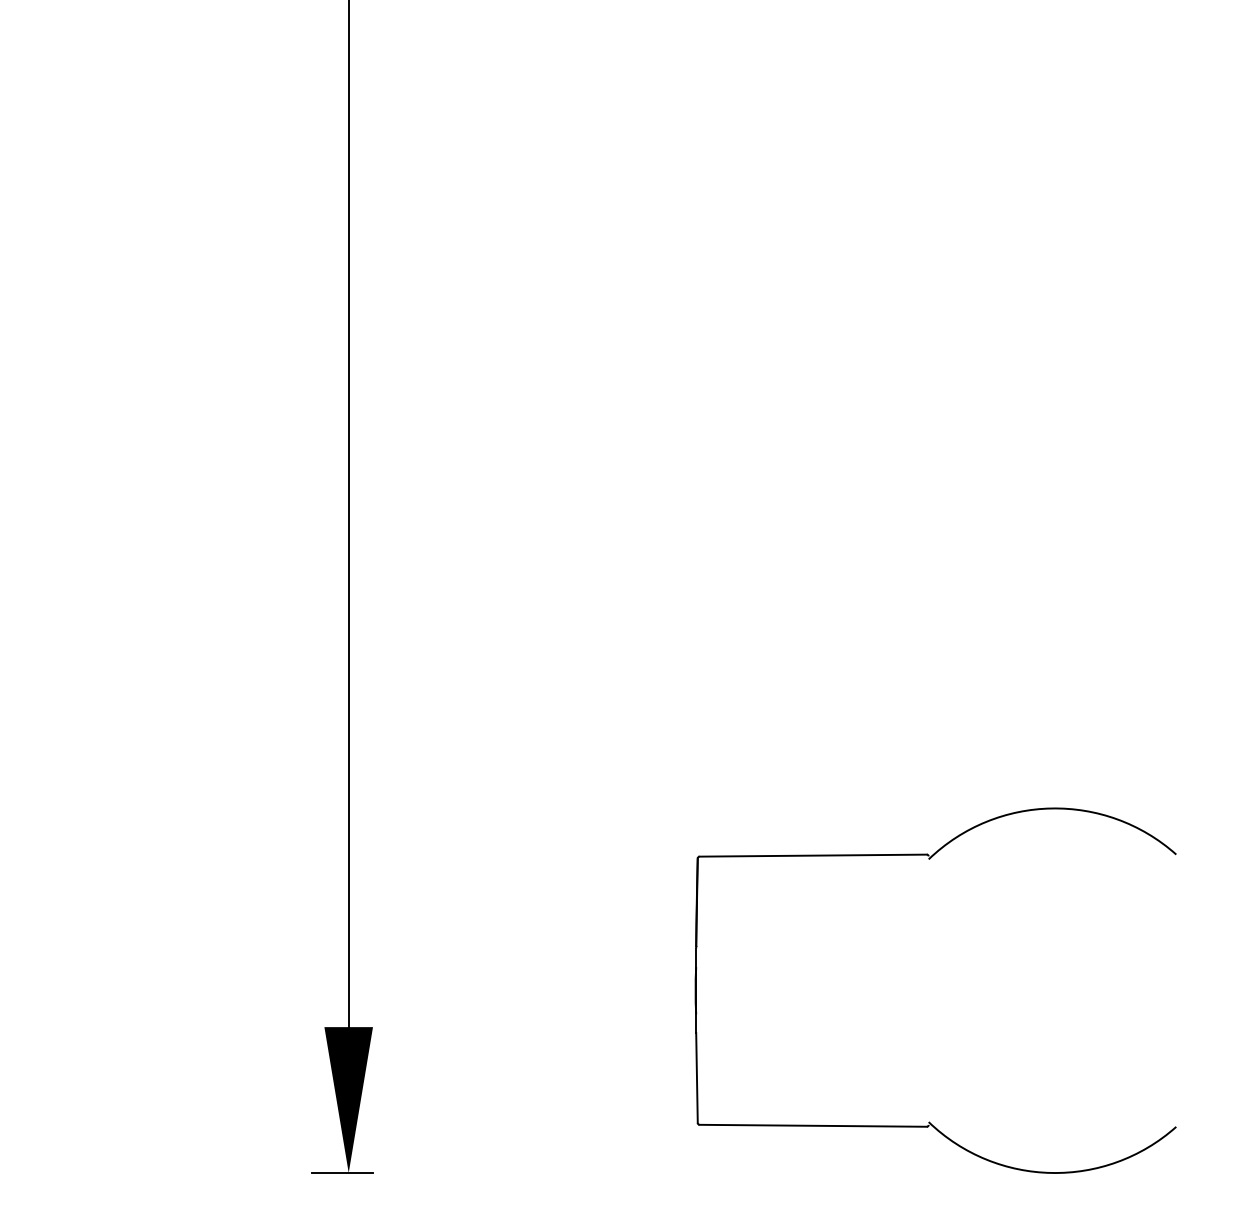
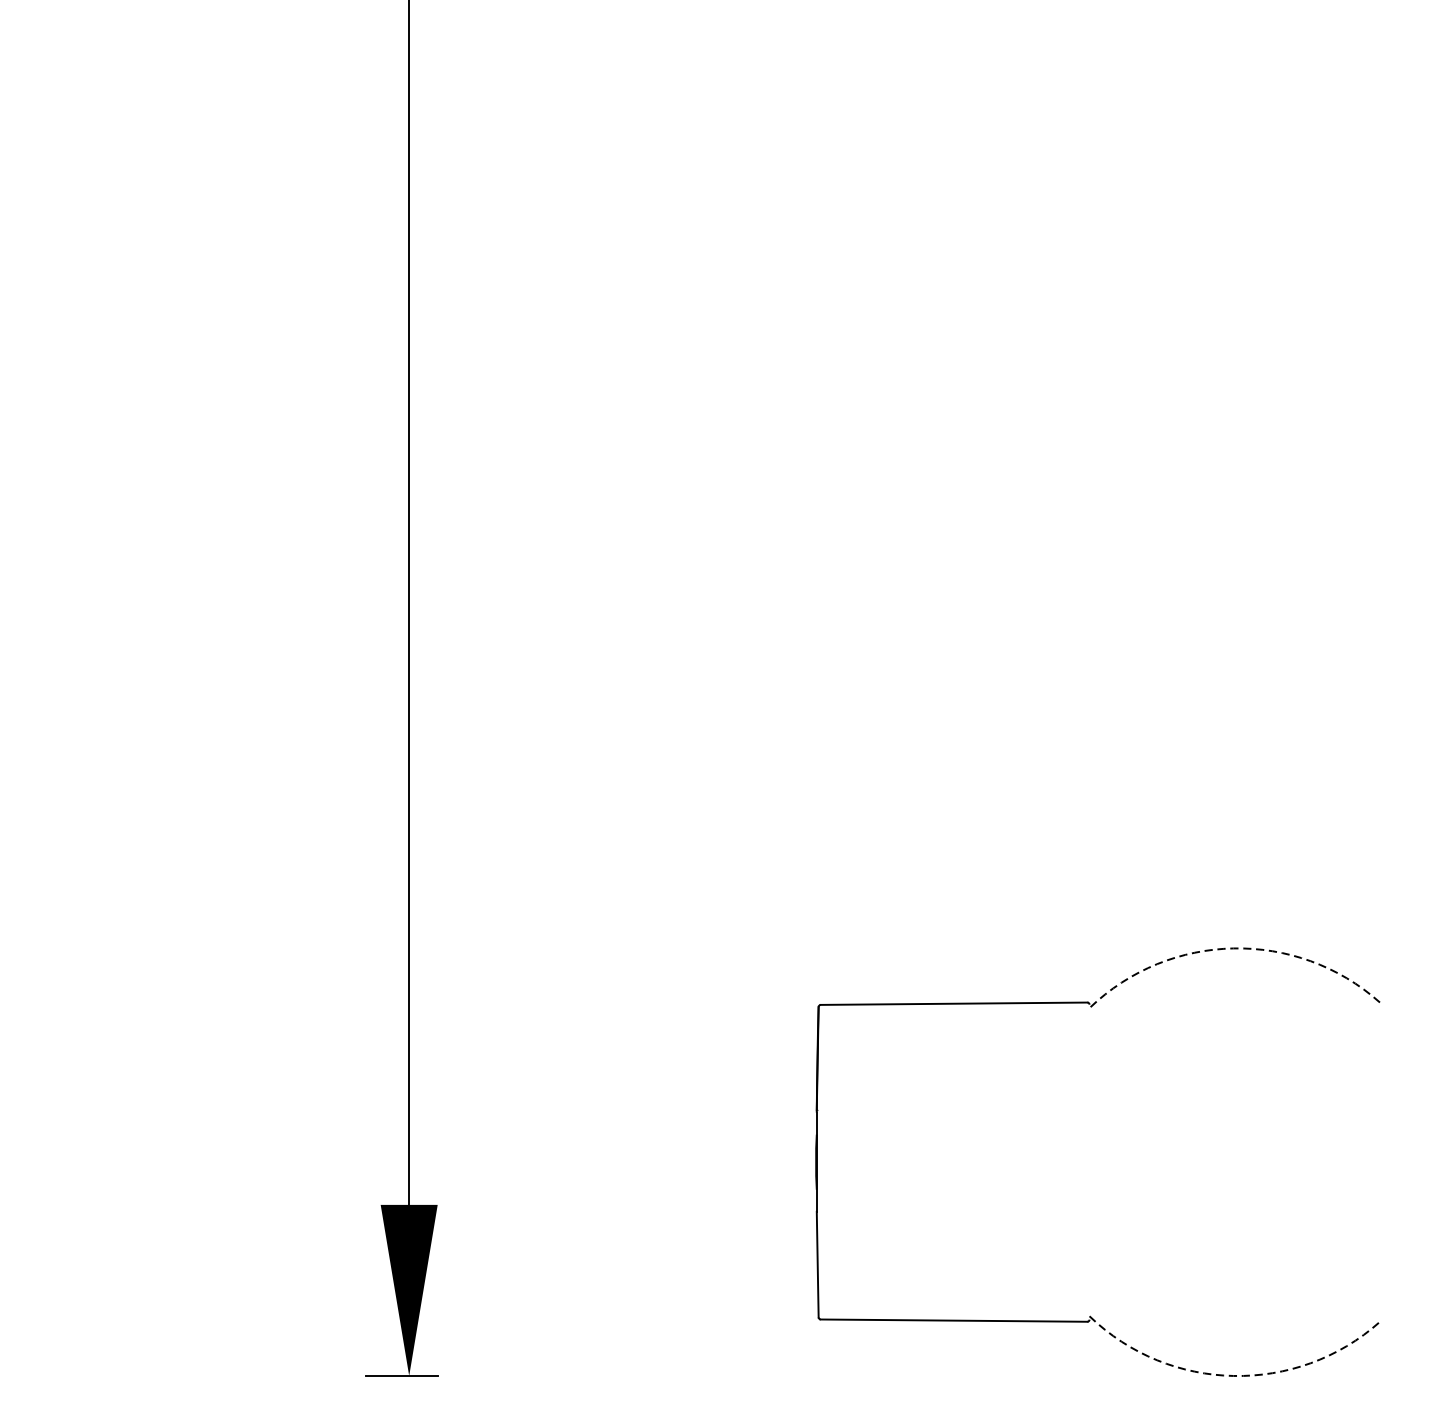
arc: (1051, 808) -> (1233, 948), solid -> dashed
arc: (1051, 1172) -> (1233, 1375), solid -> dashed

